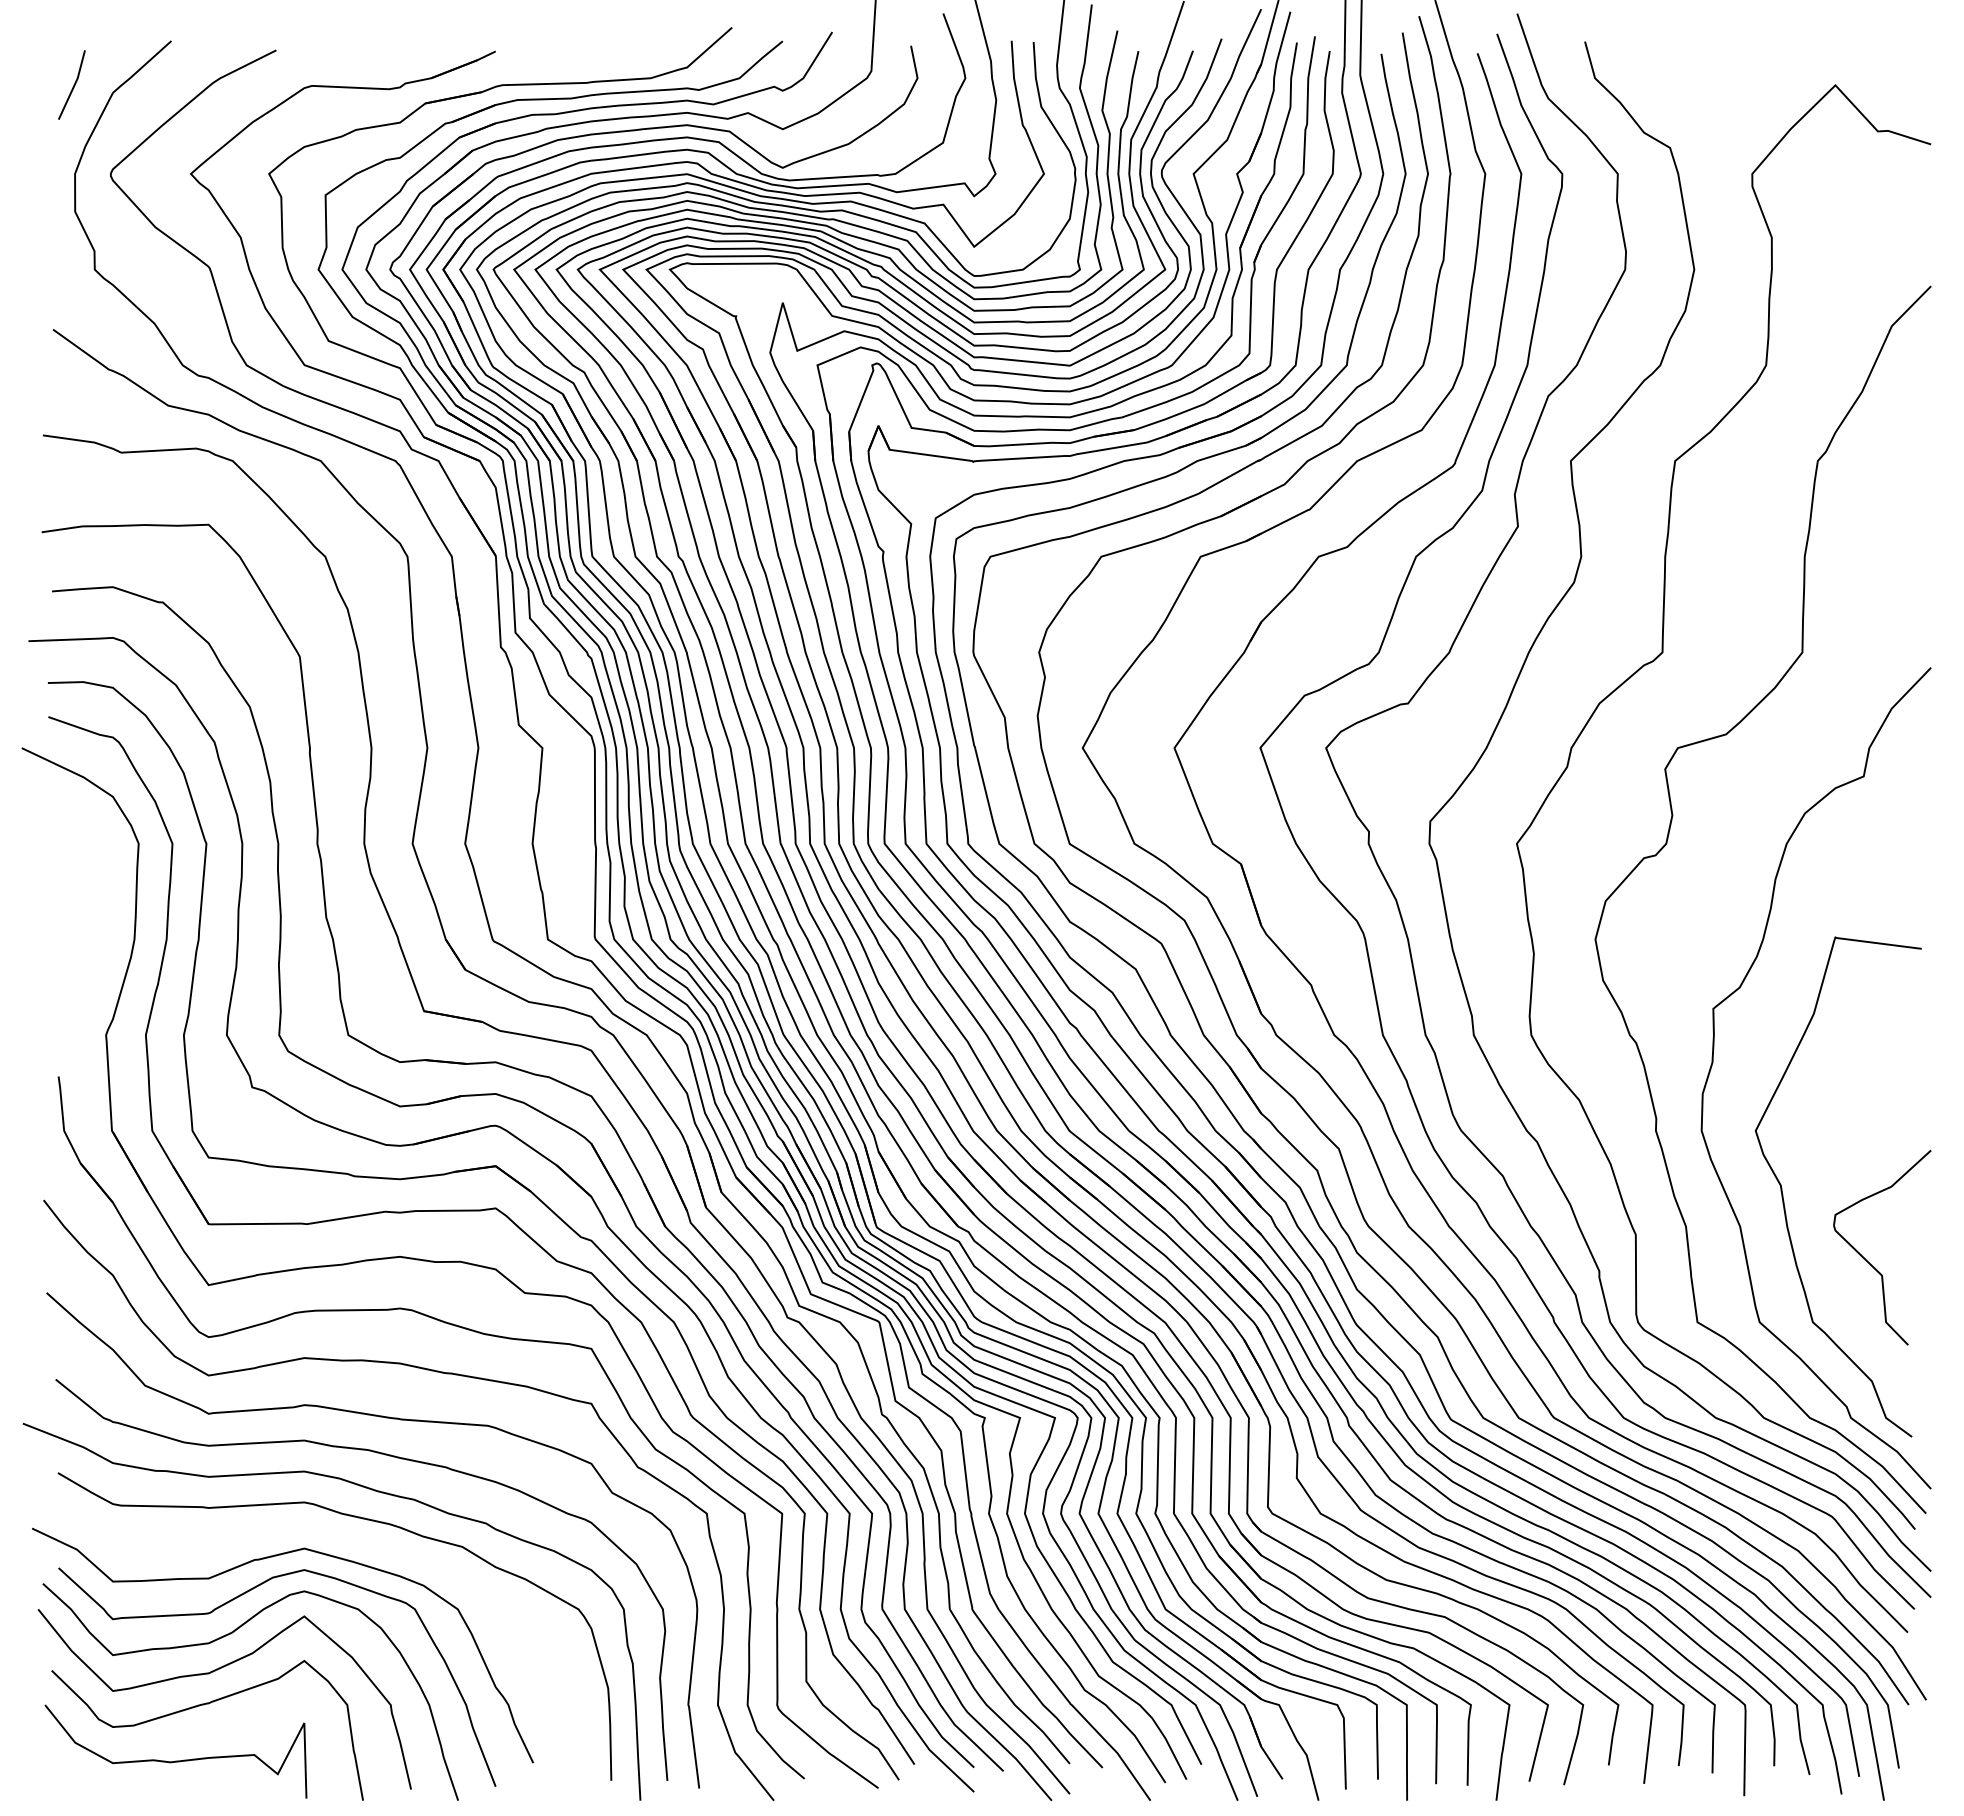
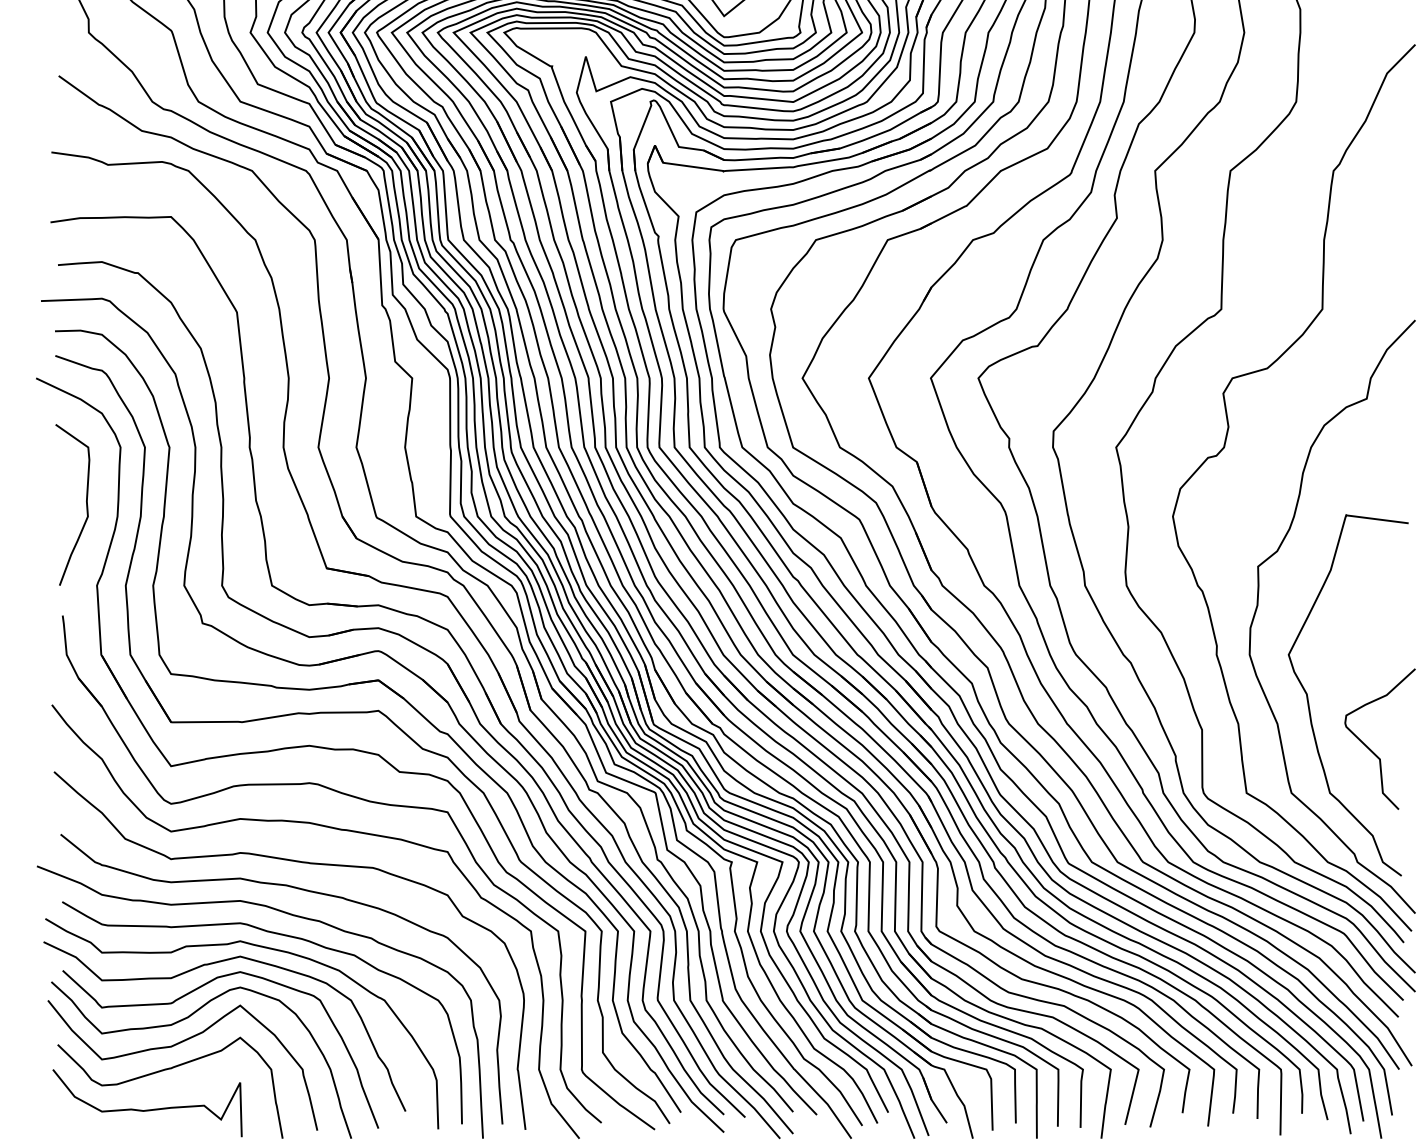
curve: (91, 923) -> (86, 505), added
curve: (331, 1535) -> (259, 947), added

